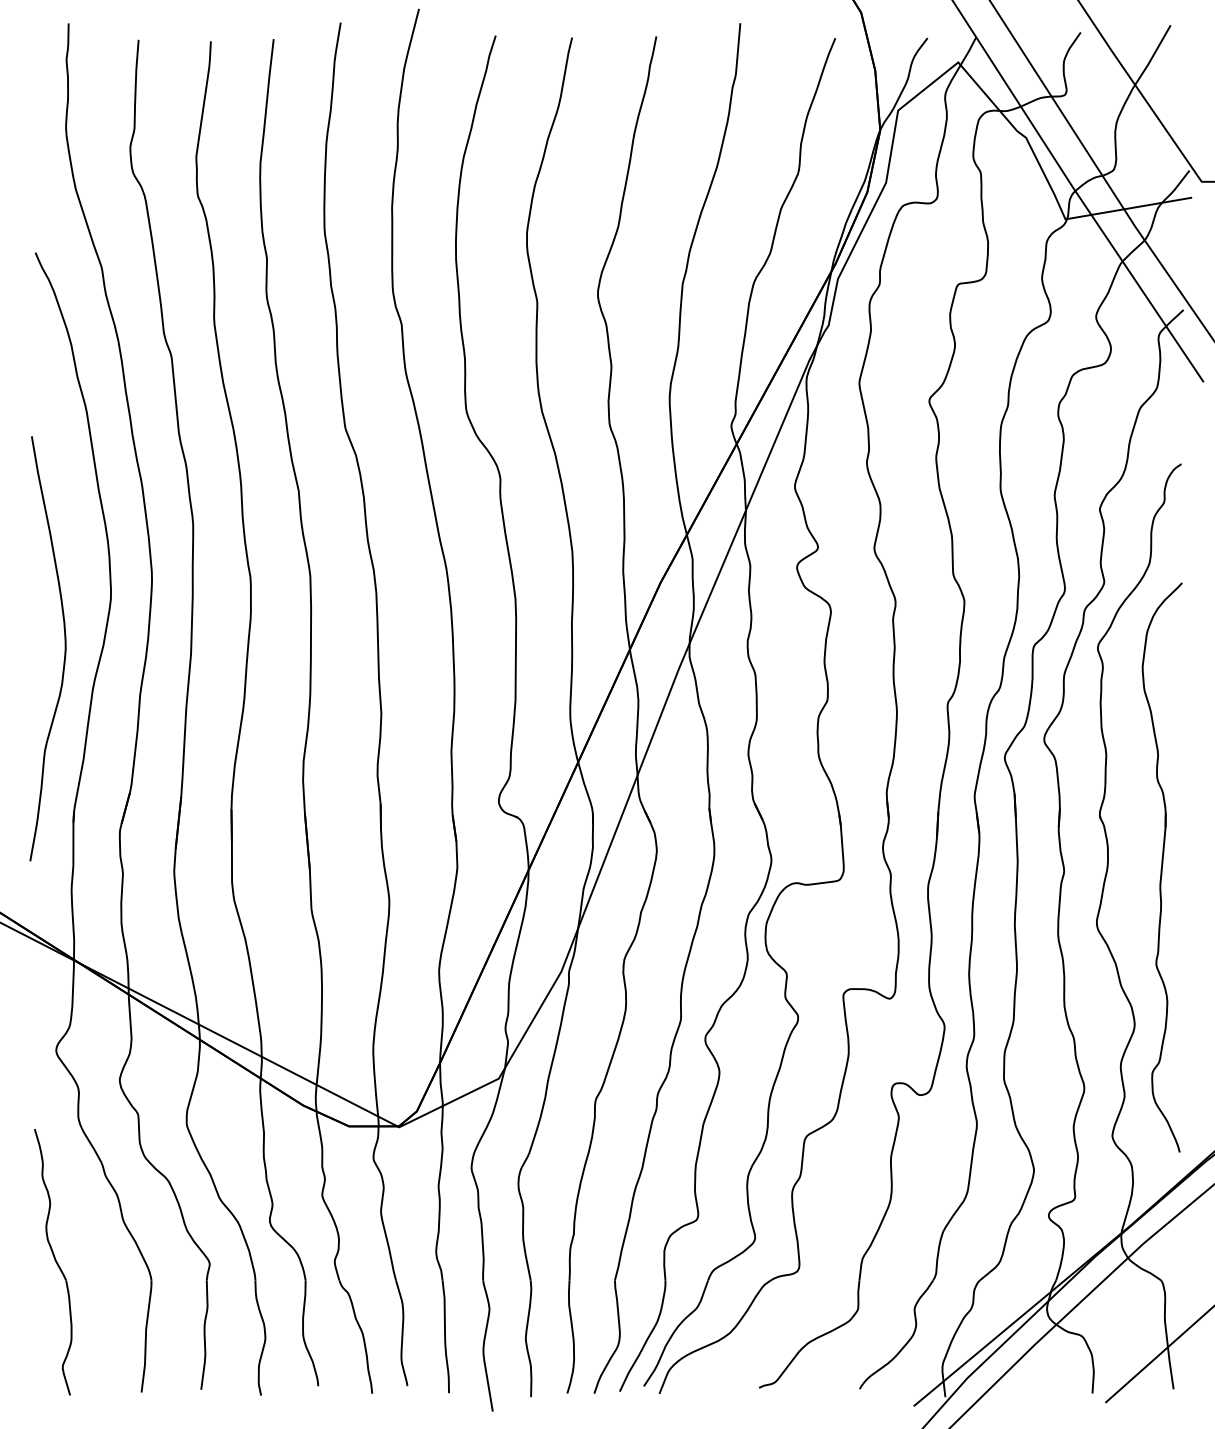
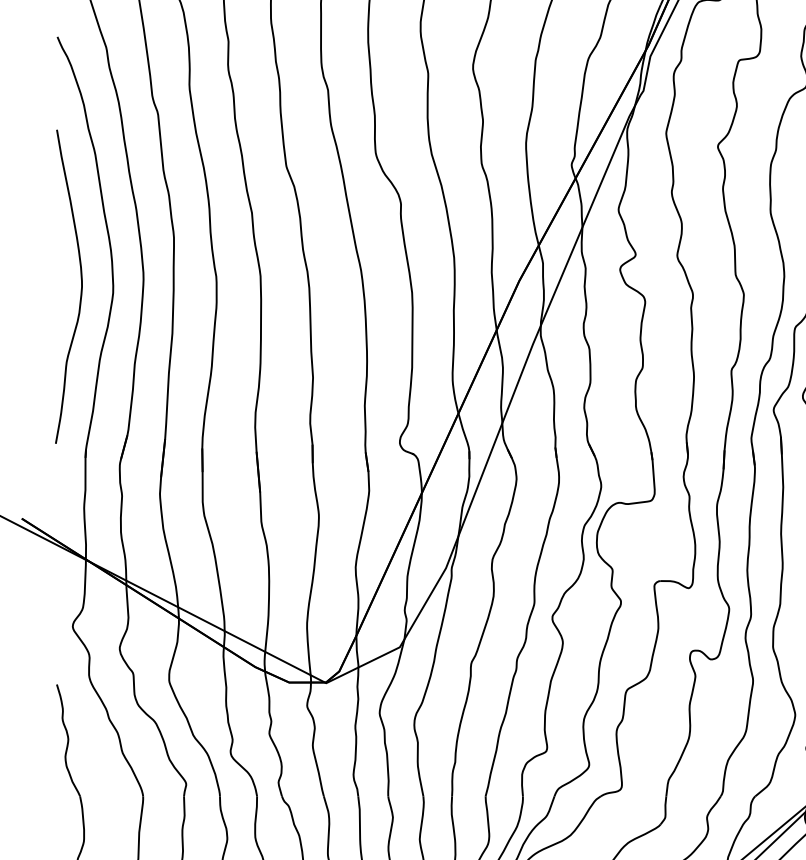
curve: (64, 648) -> (81, 286), moved

